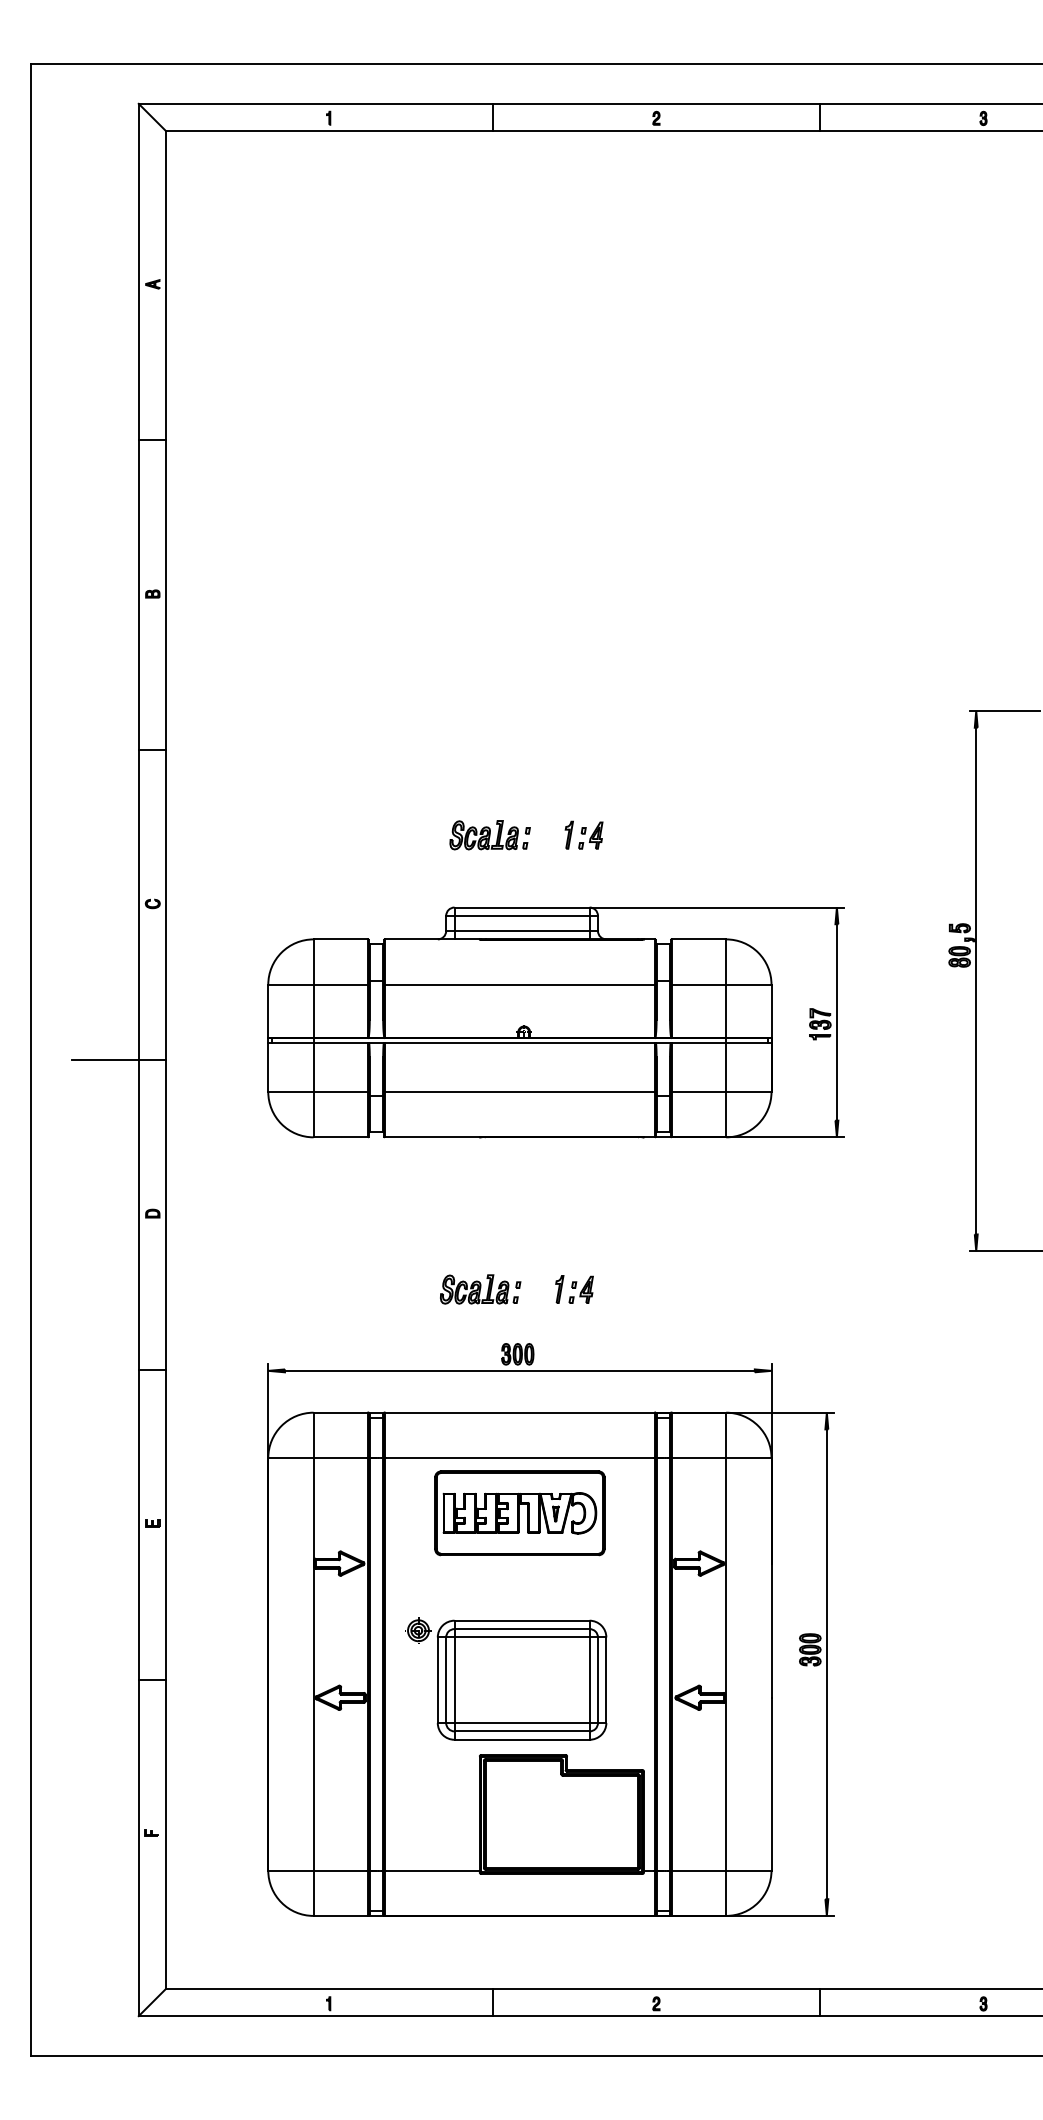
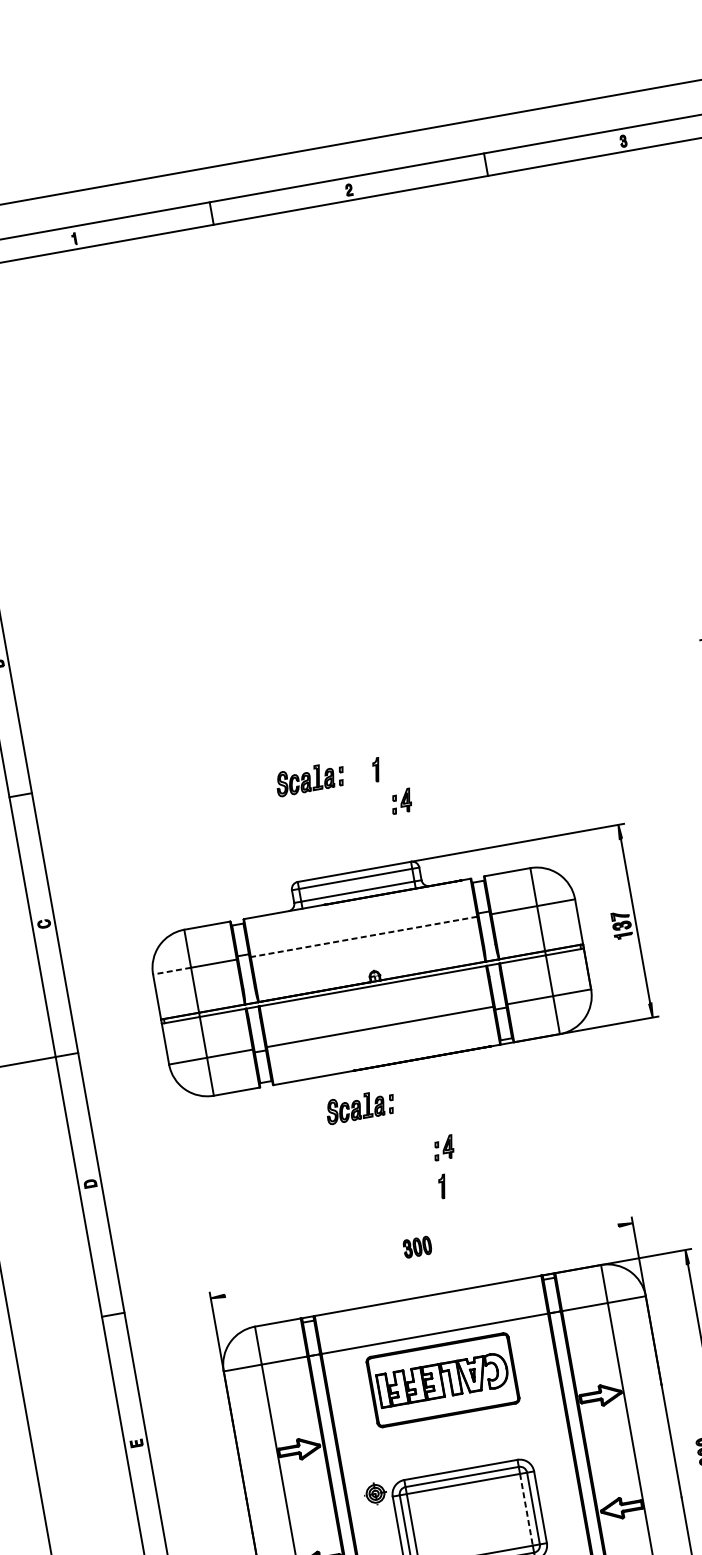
part: (568, 834) -> (376, 769), moved
part: (489, 835) -> (309, 779), moved
line: (290, 984) -> (171, 971), solid -> dashed
line: (519, 984) -> (363, 936), solid -> dashed
part: (480, 1289) -> (360, 1107), moved
part: (580, 1289) -> (442, 1147), moved
line: (519, 1370) -> (421, 1260), removed
line: (589, 1680) -> (526, 1510), solid -> dashed

